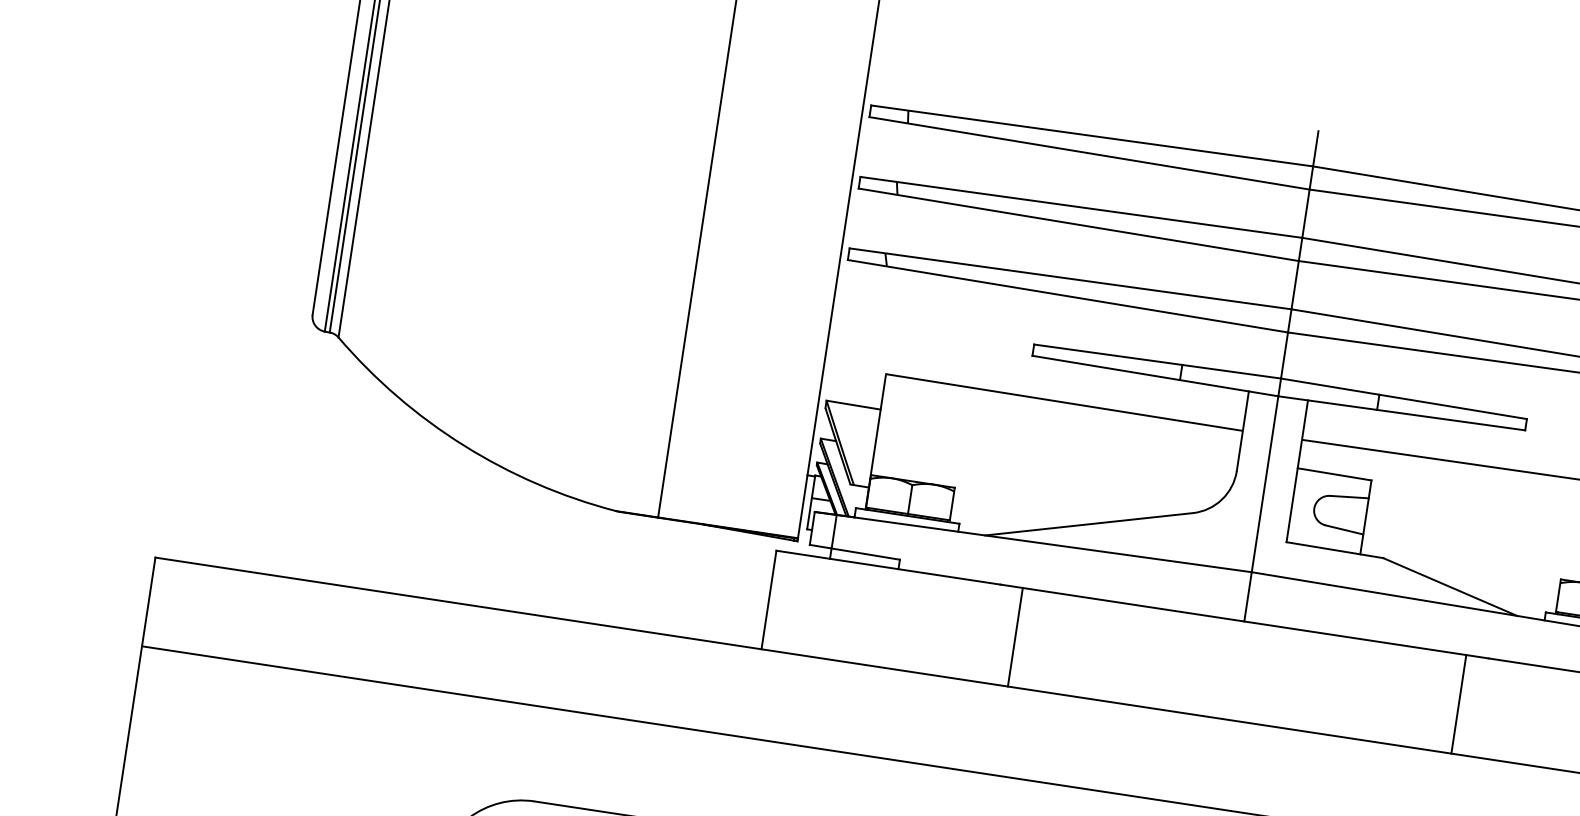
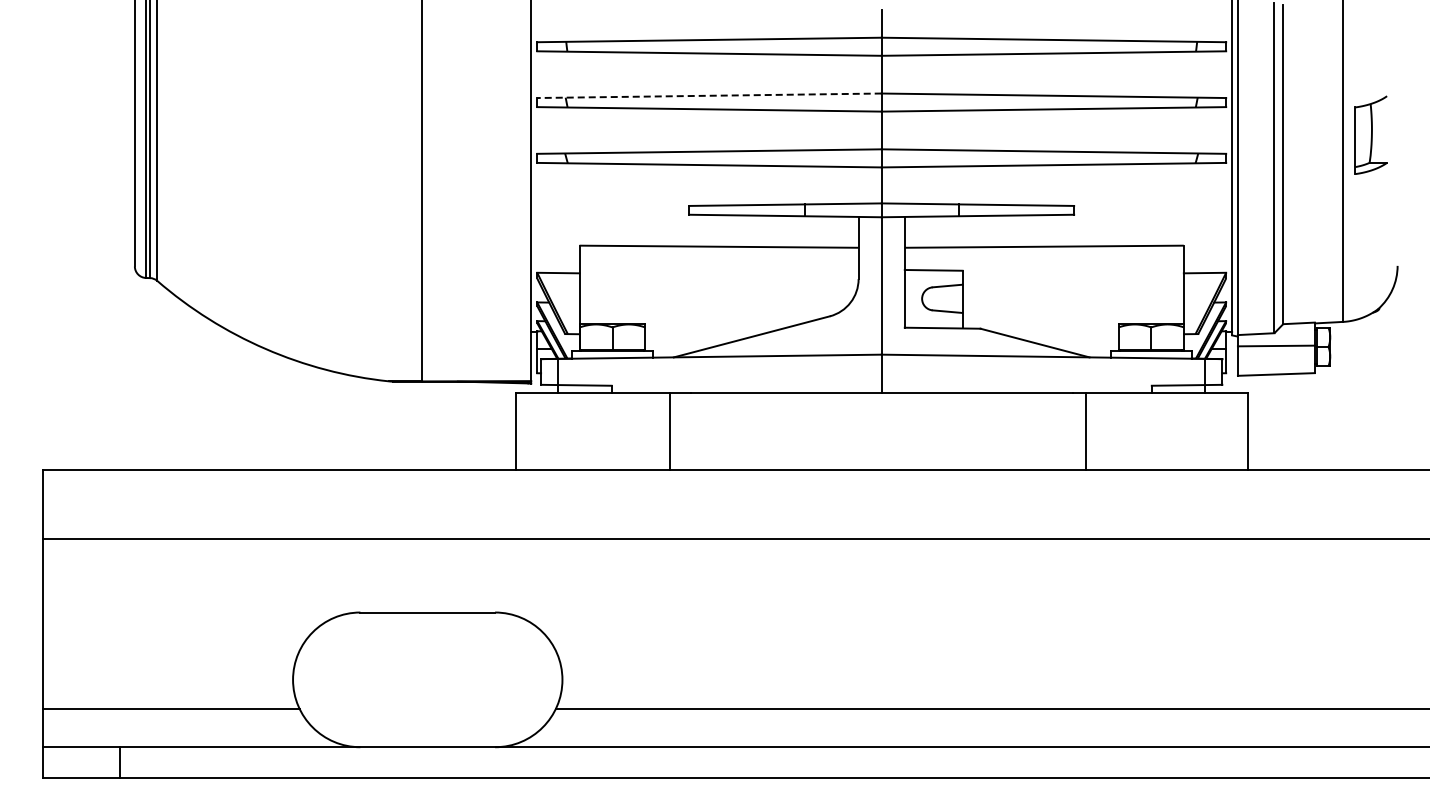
line: (1080, 206) -> (708, 95), solid -> dashed
line: (1015, 637) -> (669, 431), moved
line: (1459, 704) -> (1086, 431), moved

